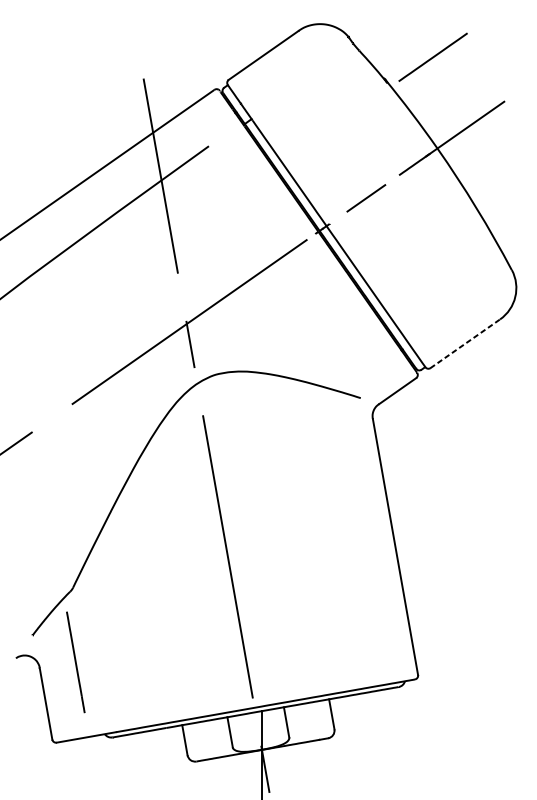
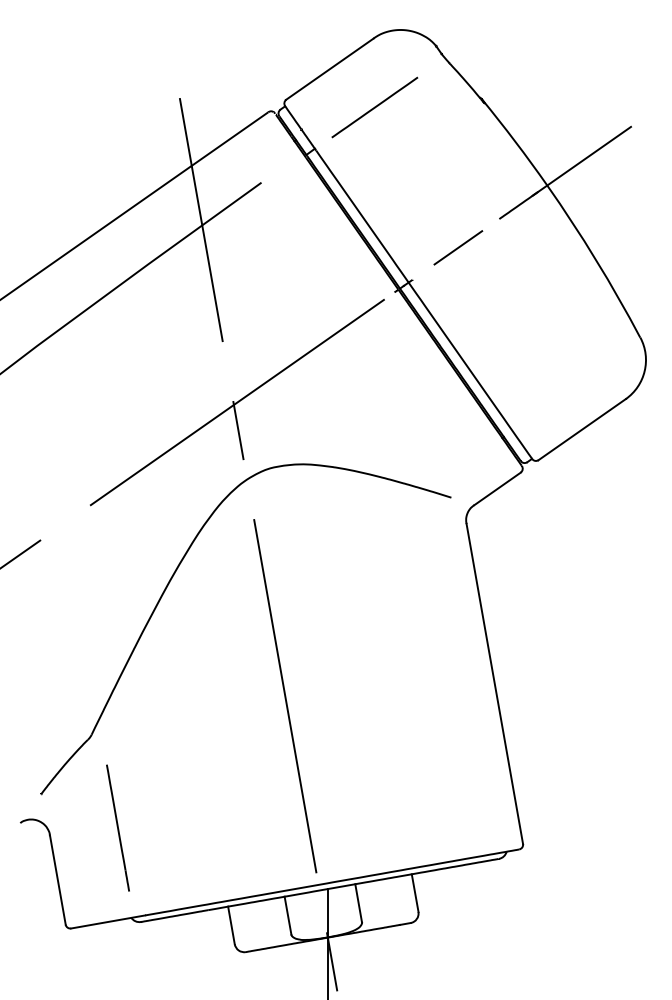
line: (432, 57) -> (374, 107), moved
line: (465, 343) -> (582, 429), dashed -> solid
line: (75, 661) -> (117, 827), moved

